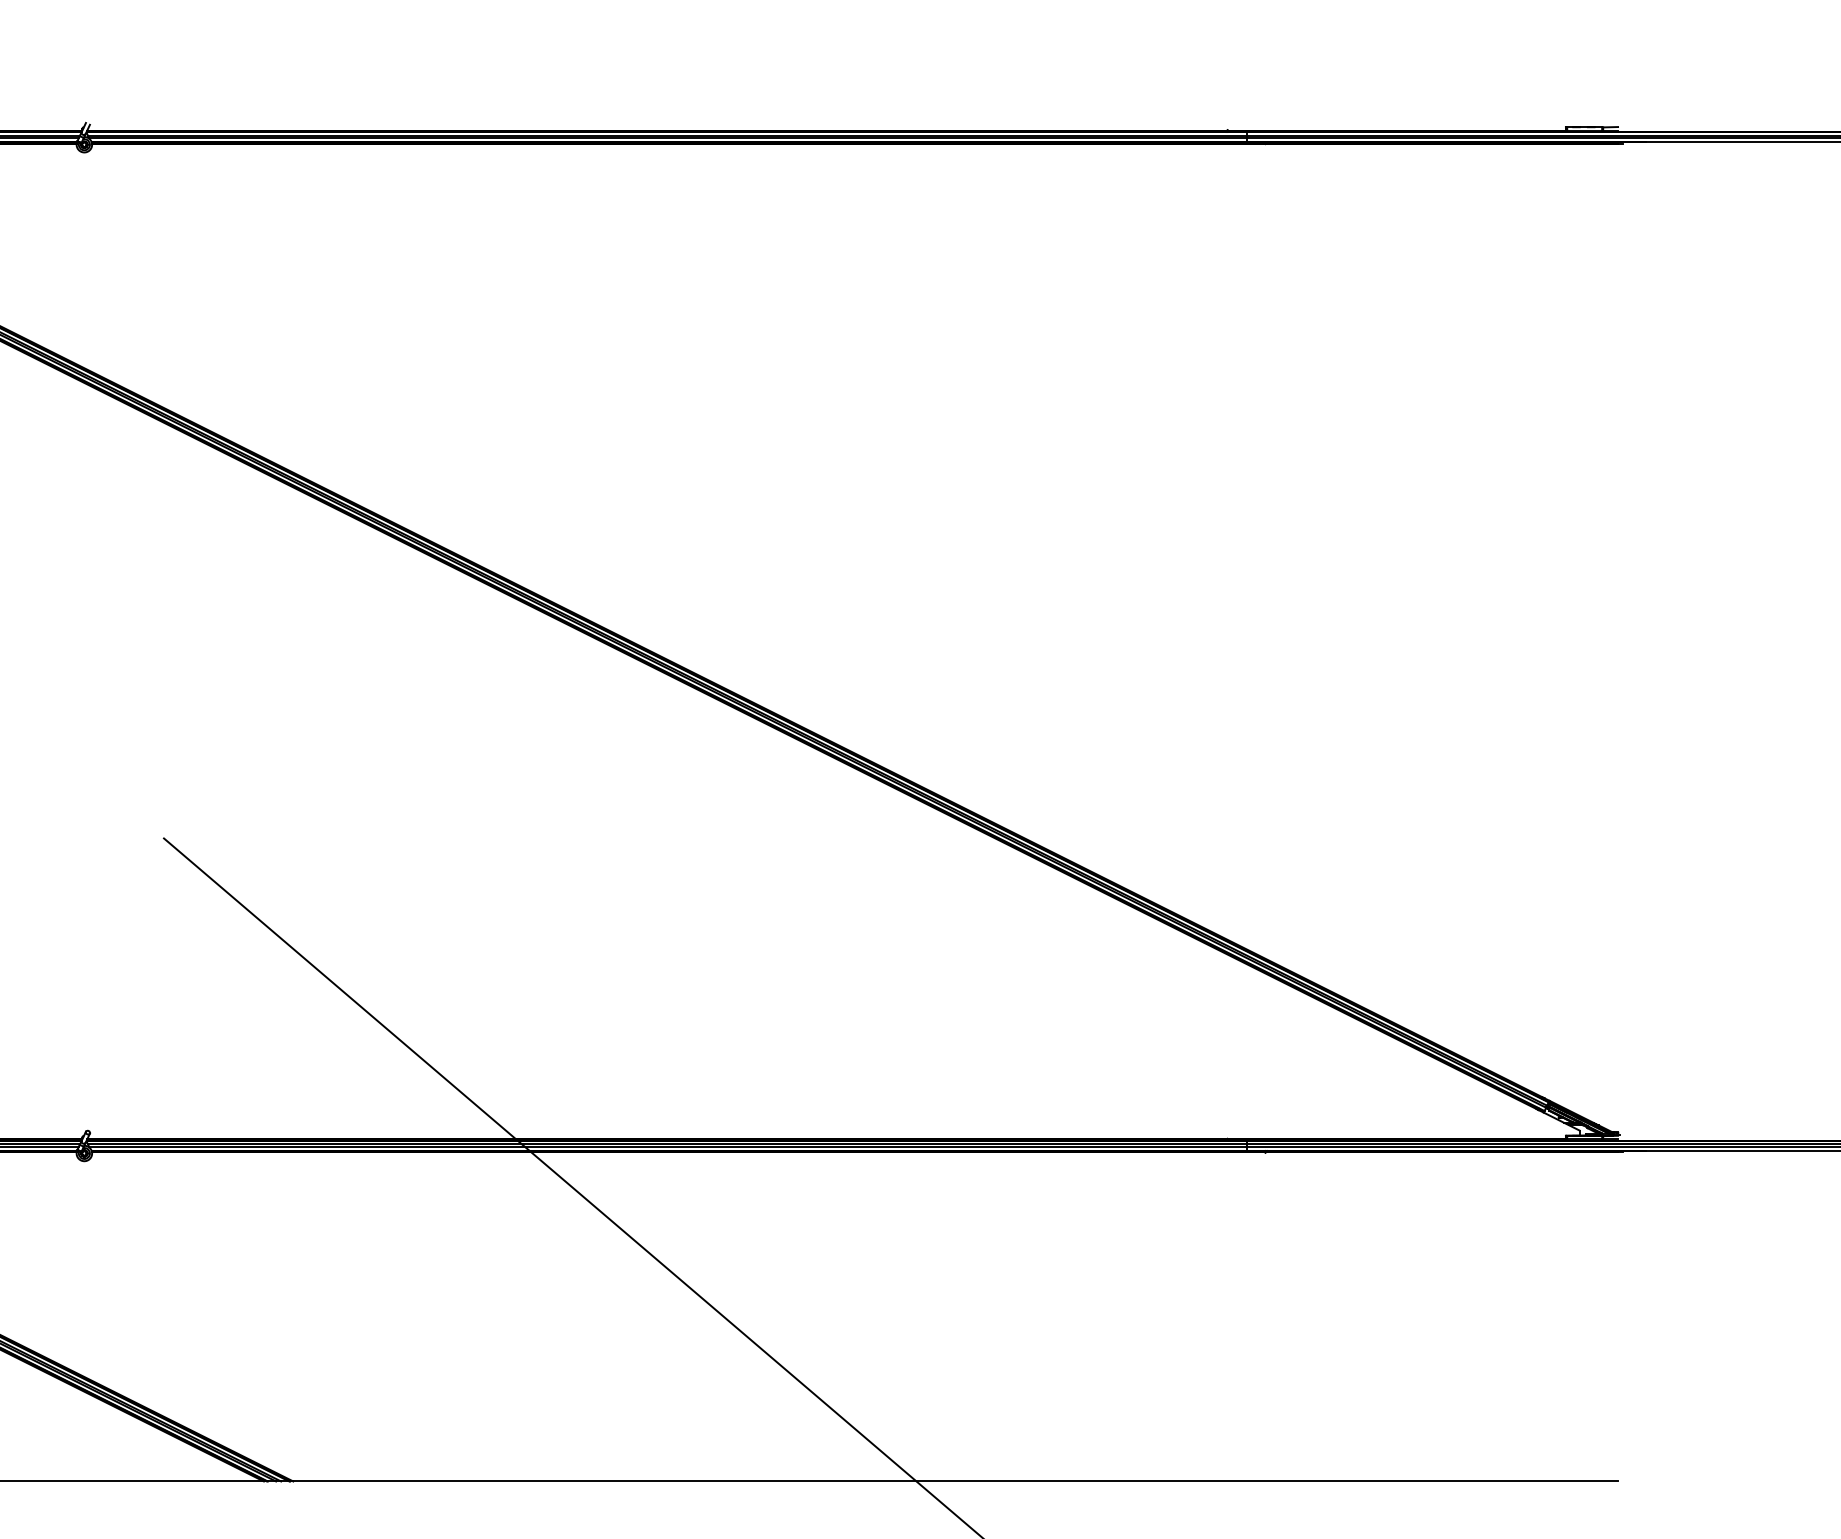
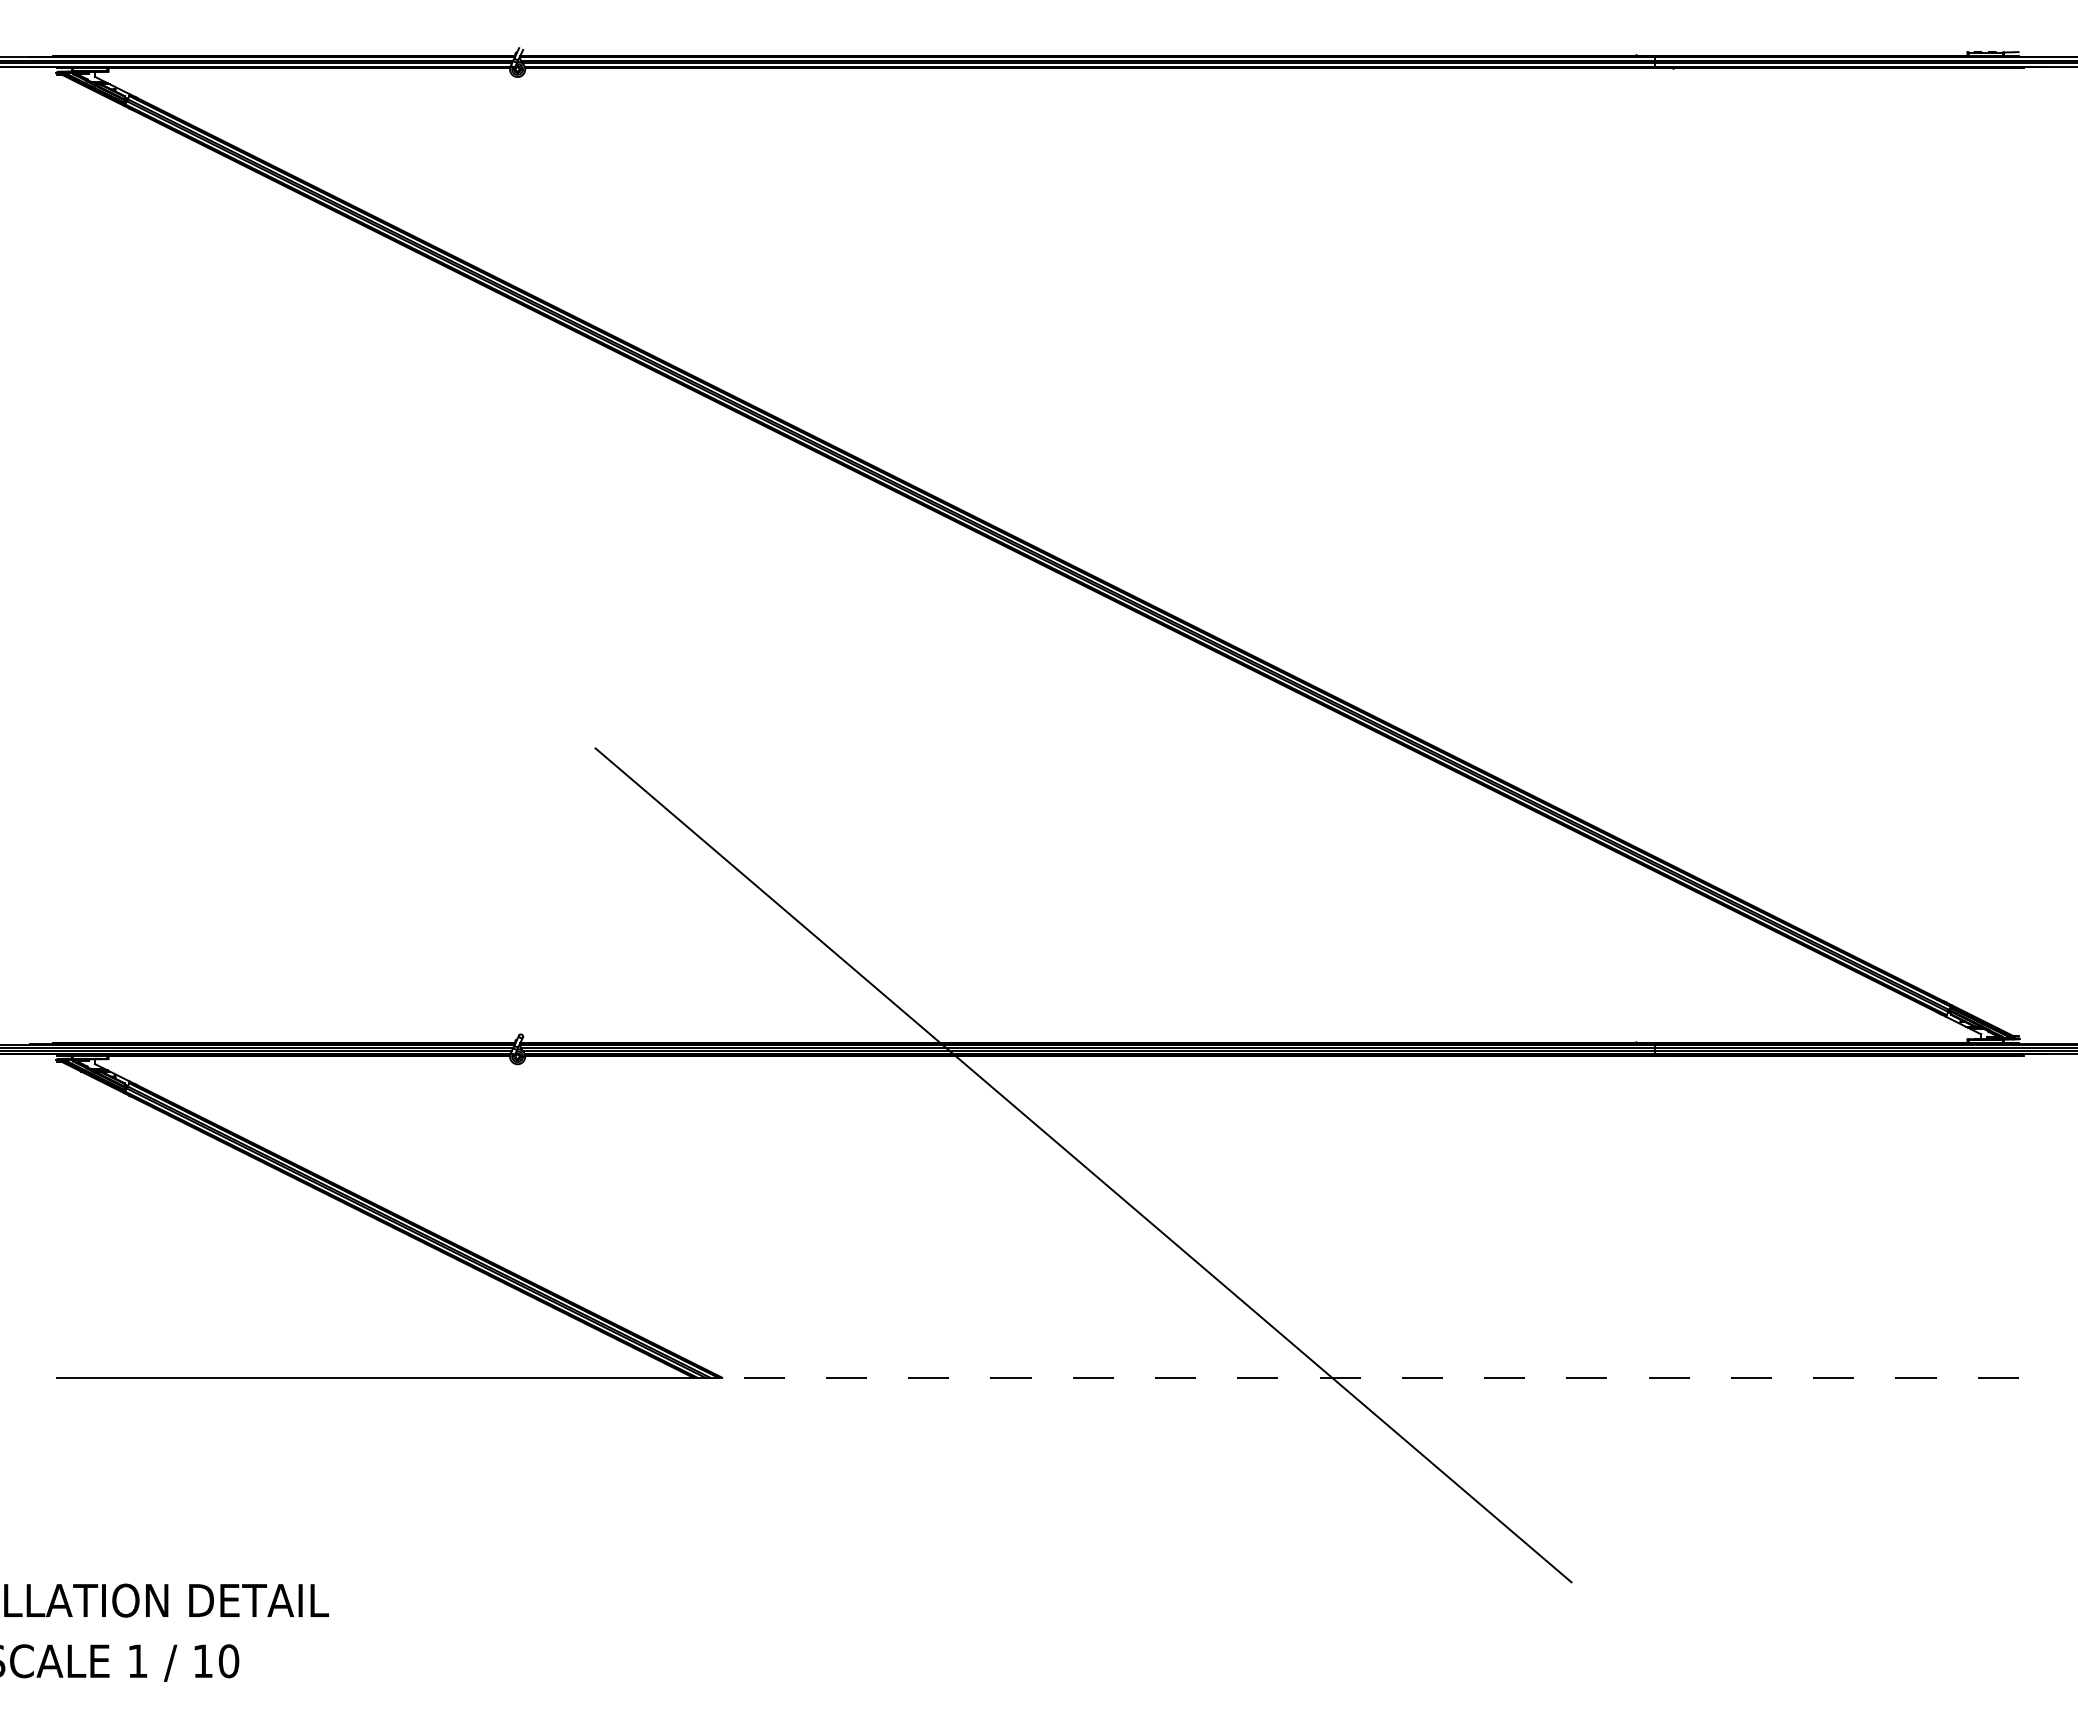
line: (954, 1481) -> (1369, 1377), solid -> dashed

